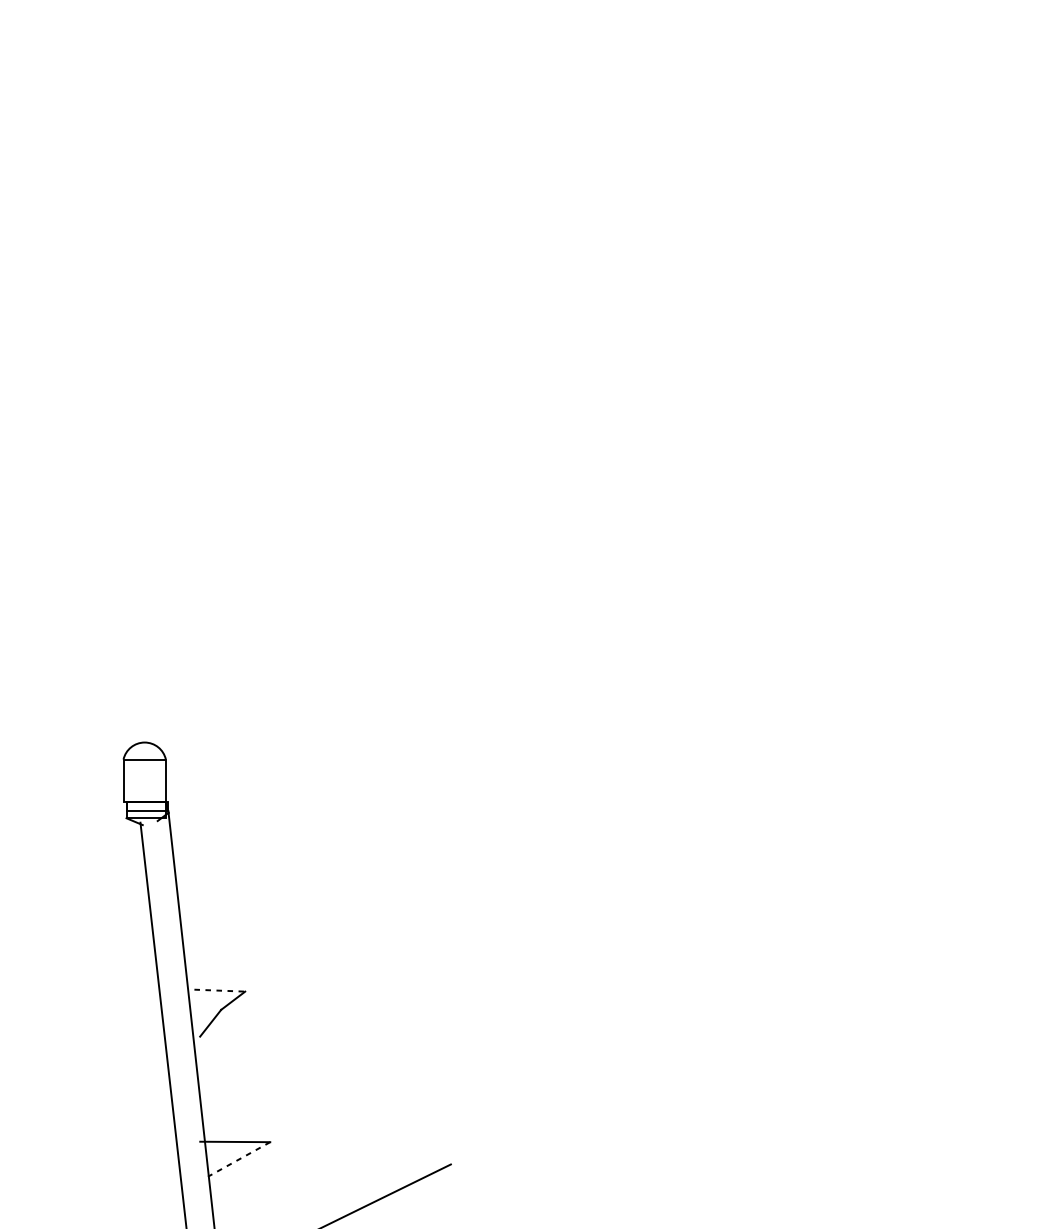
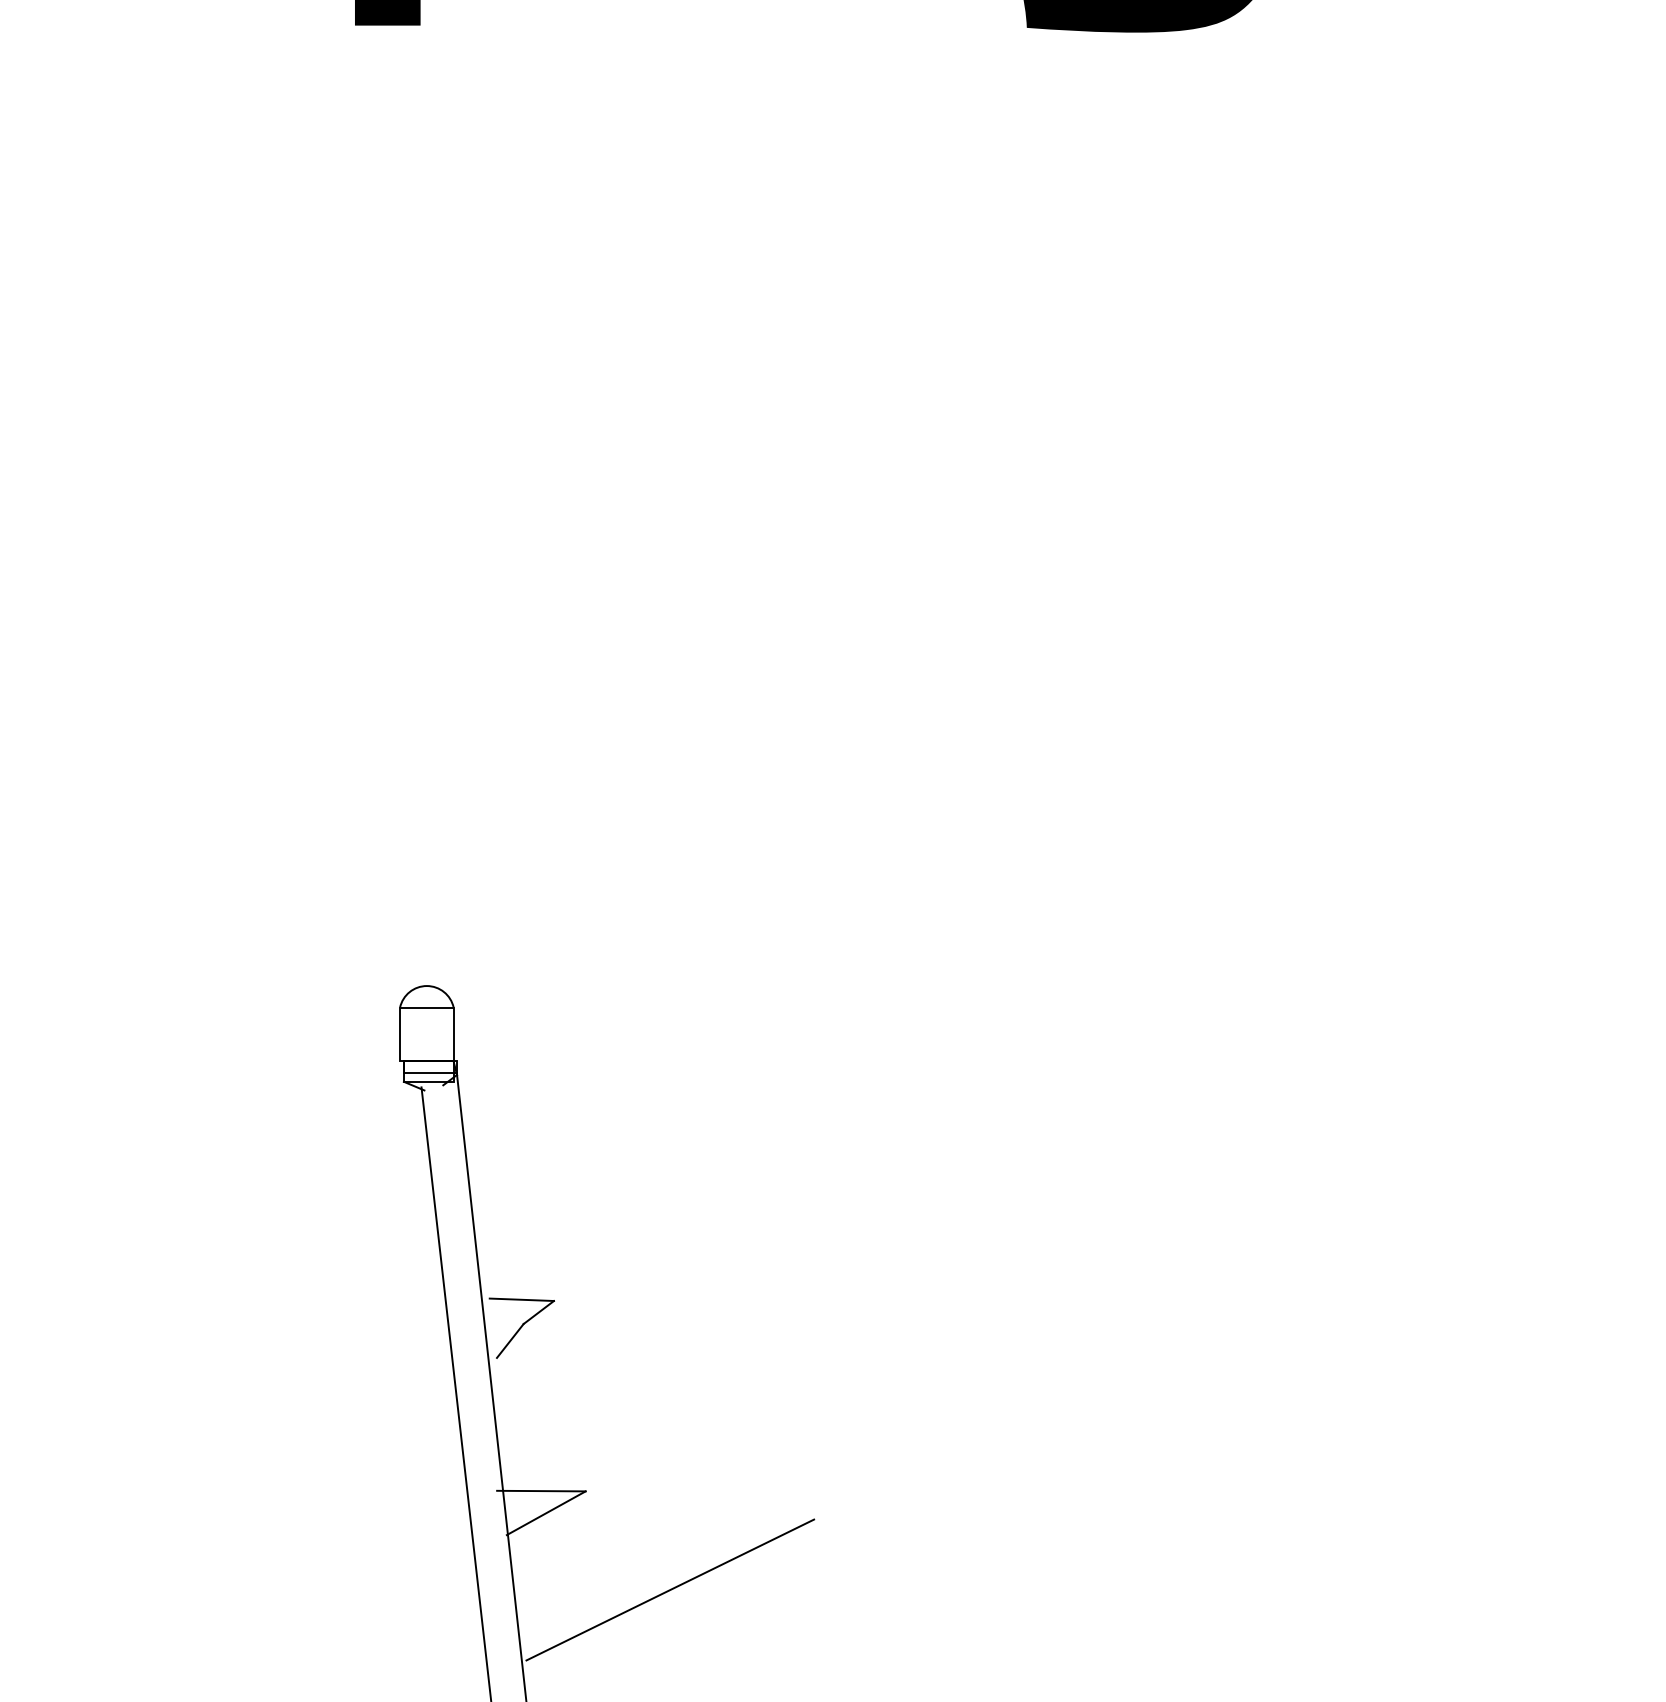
line: (220, 990) -> (522, 1299), dashed -> solid
line: (238, 1159) -> (545, 1513), dashed -> solid

